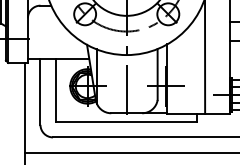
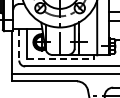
line: (40, 90) -> (19, 44), solid -> dashed
line: (127, 122) -> (60, 59), solid -> dashed

